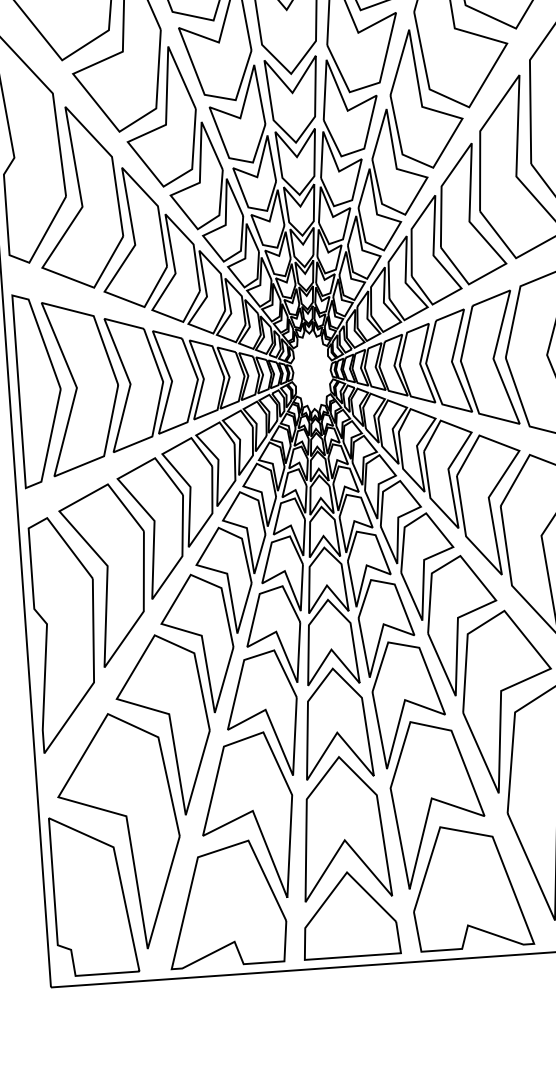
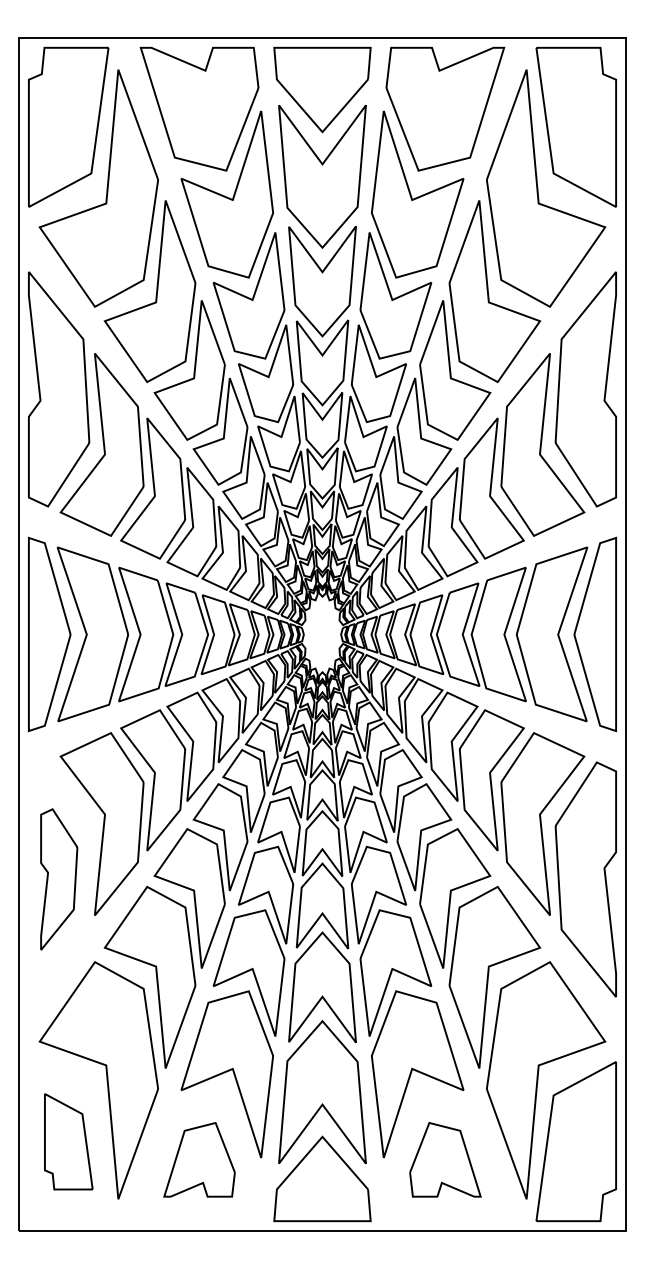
part: (66, 634) -> (59, 879), size x0.6
part: (471, 886) -> (445, 1159), size x0.6
part: (94, 894) -> (68, 1141), size x0.6
part: (225, 903) -> (199, 1159), size x0.6

